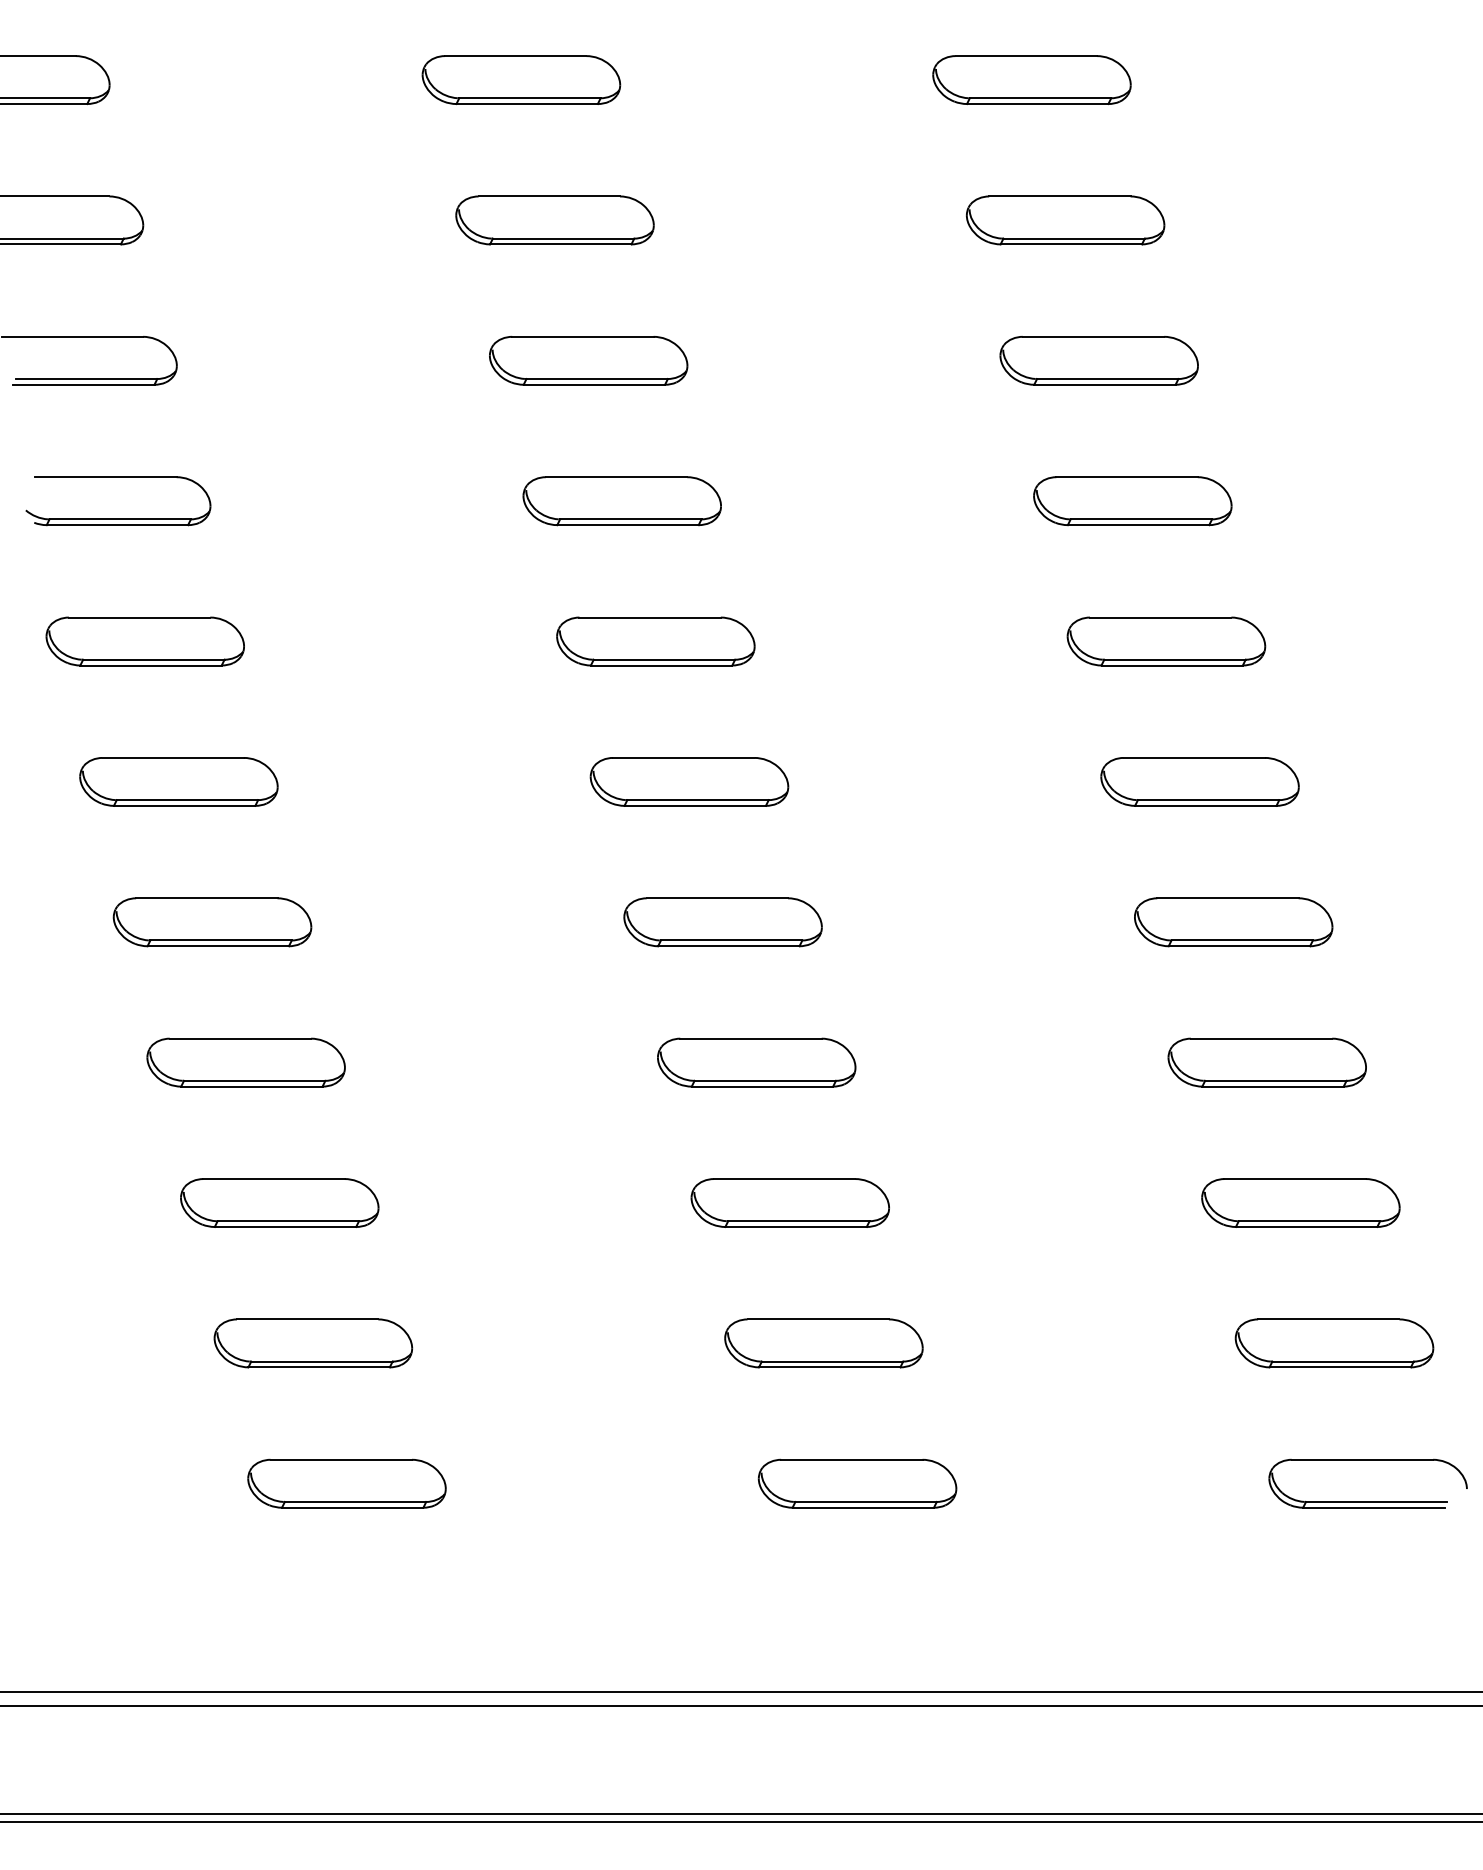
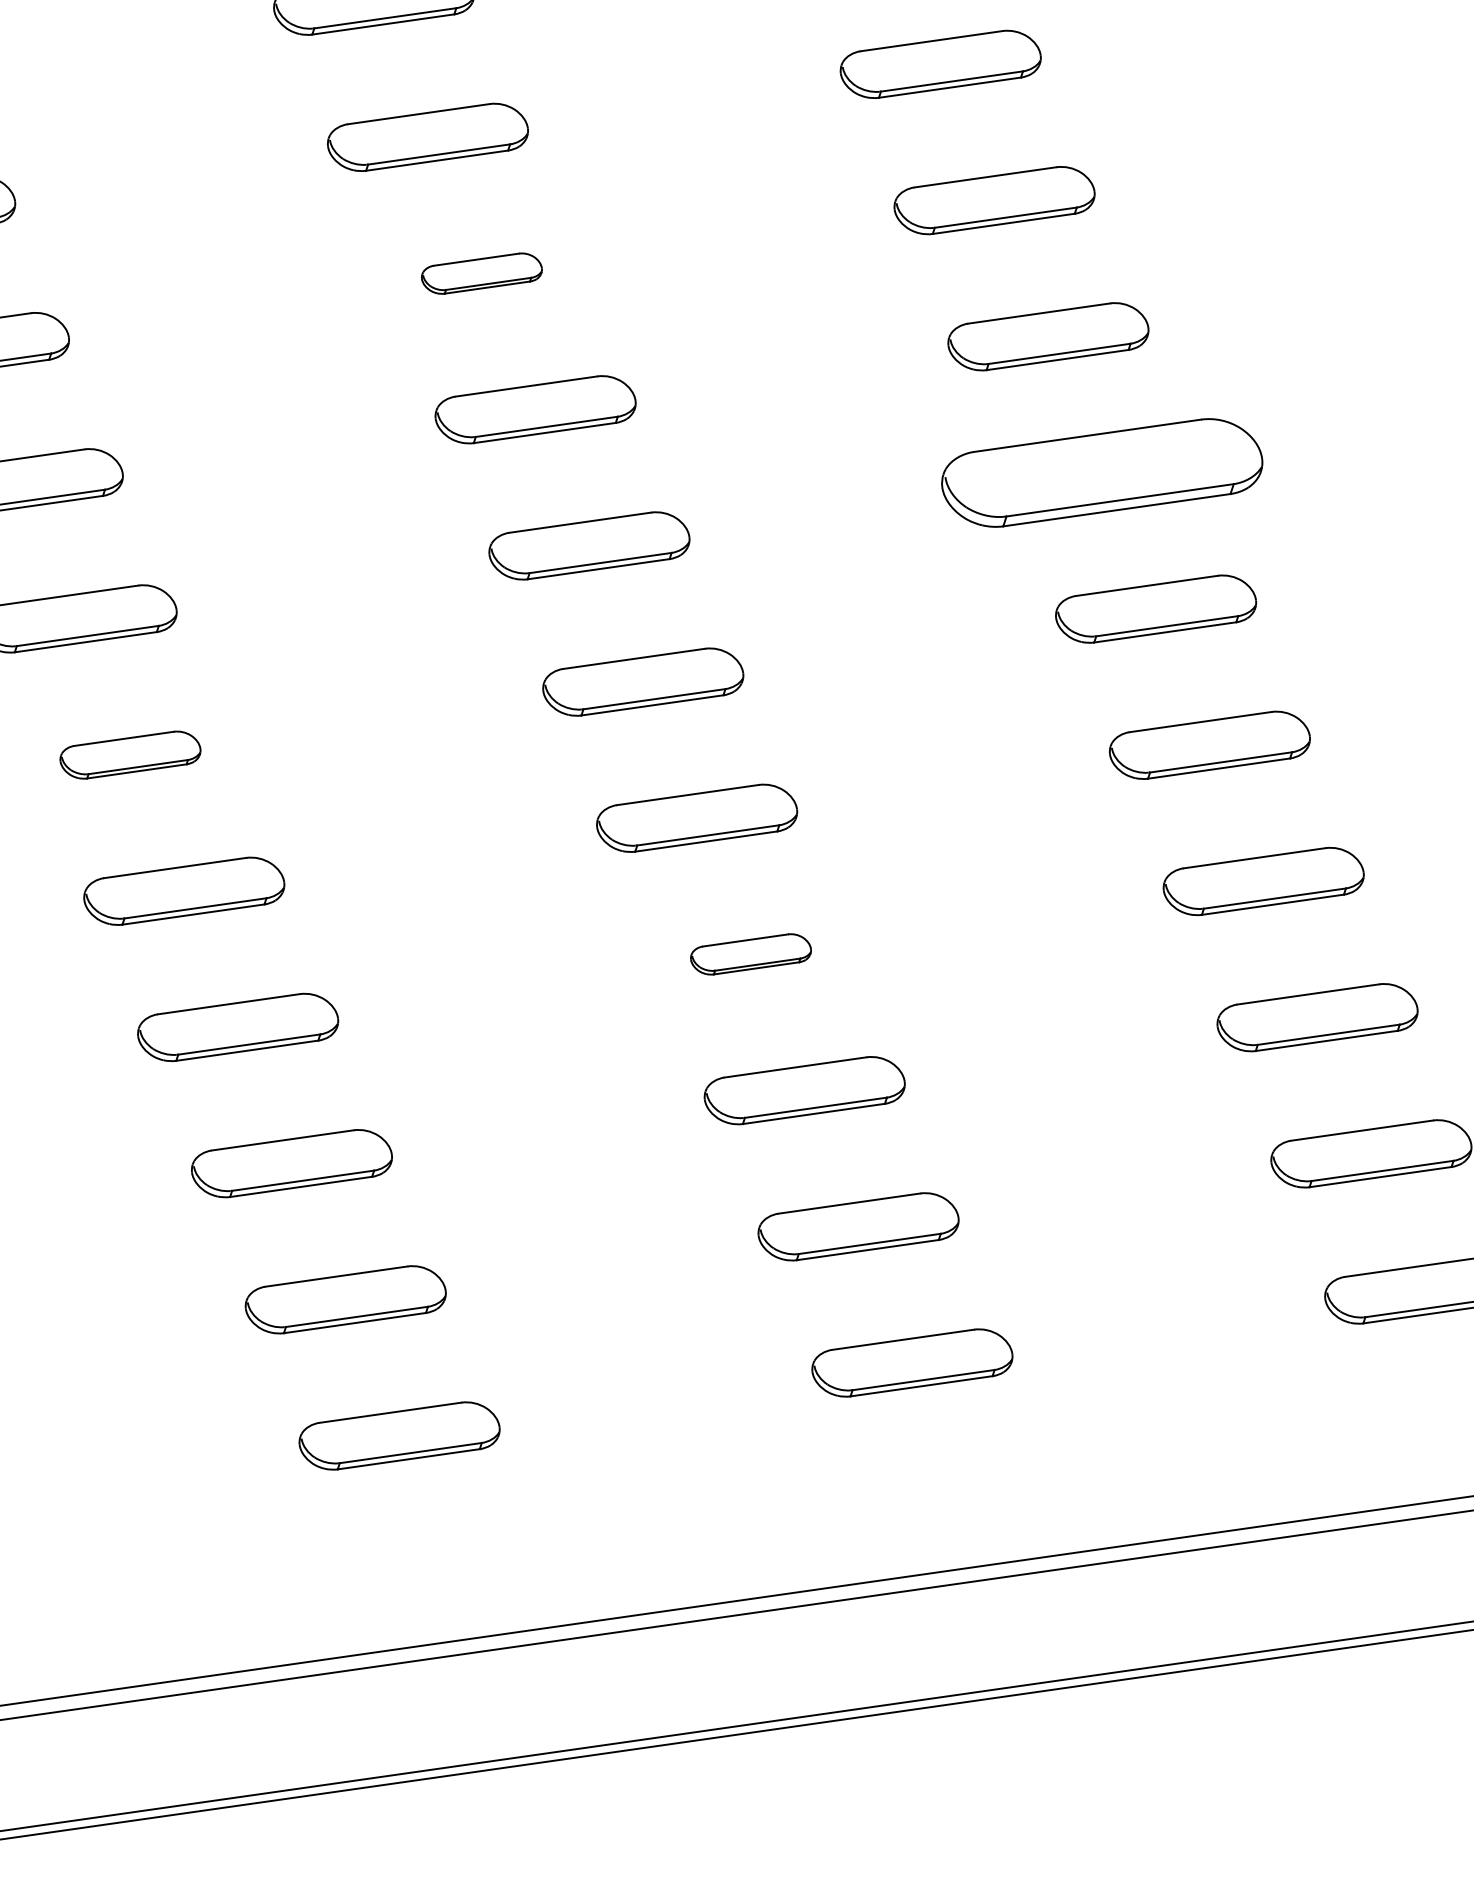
part: (588, 360) -> (481, 273), size x0.6
part: (1166, 641) -> (1102, 472), size x1.6
part: (178, 781) -> (129, 754), size x0.7
part: (756, 1062) -> (750, 954), size x0.6

